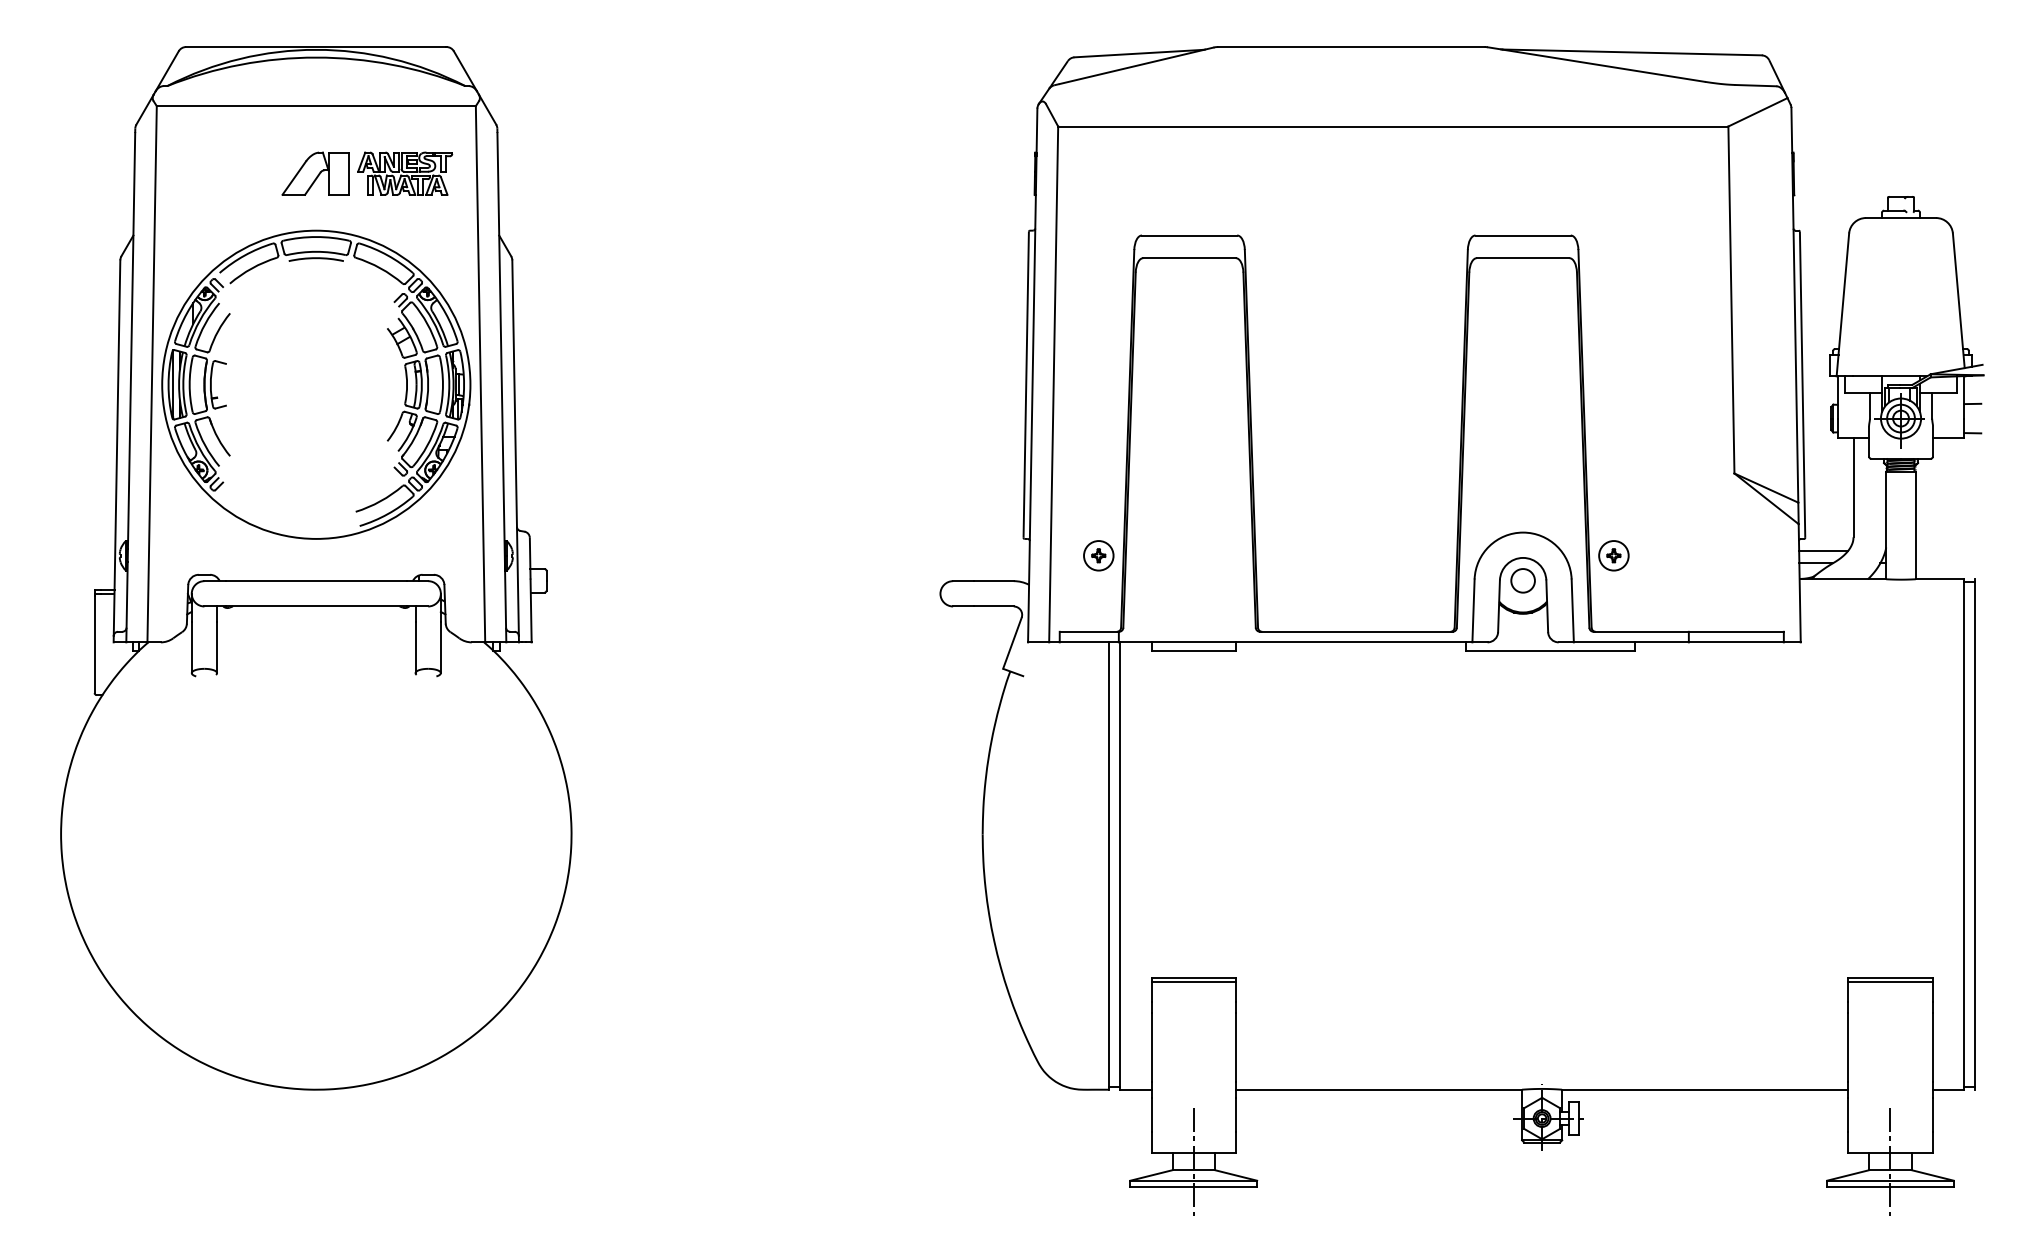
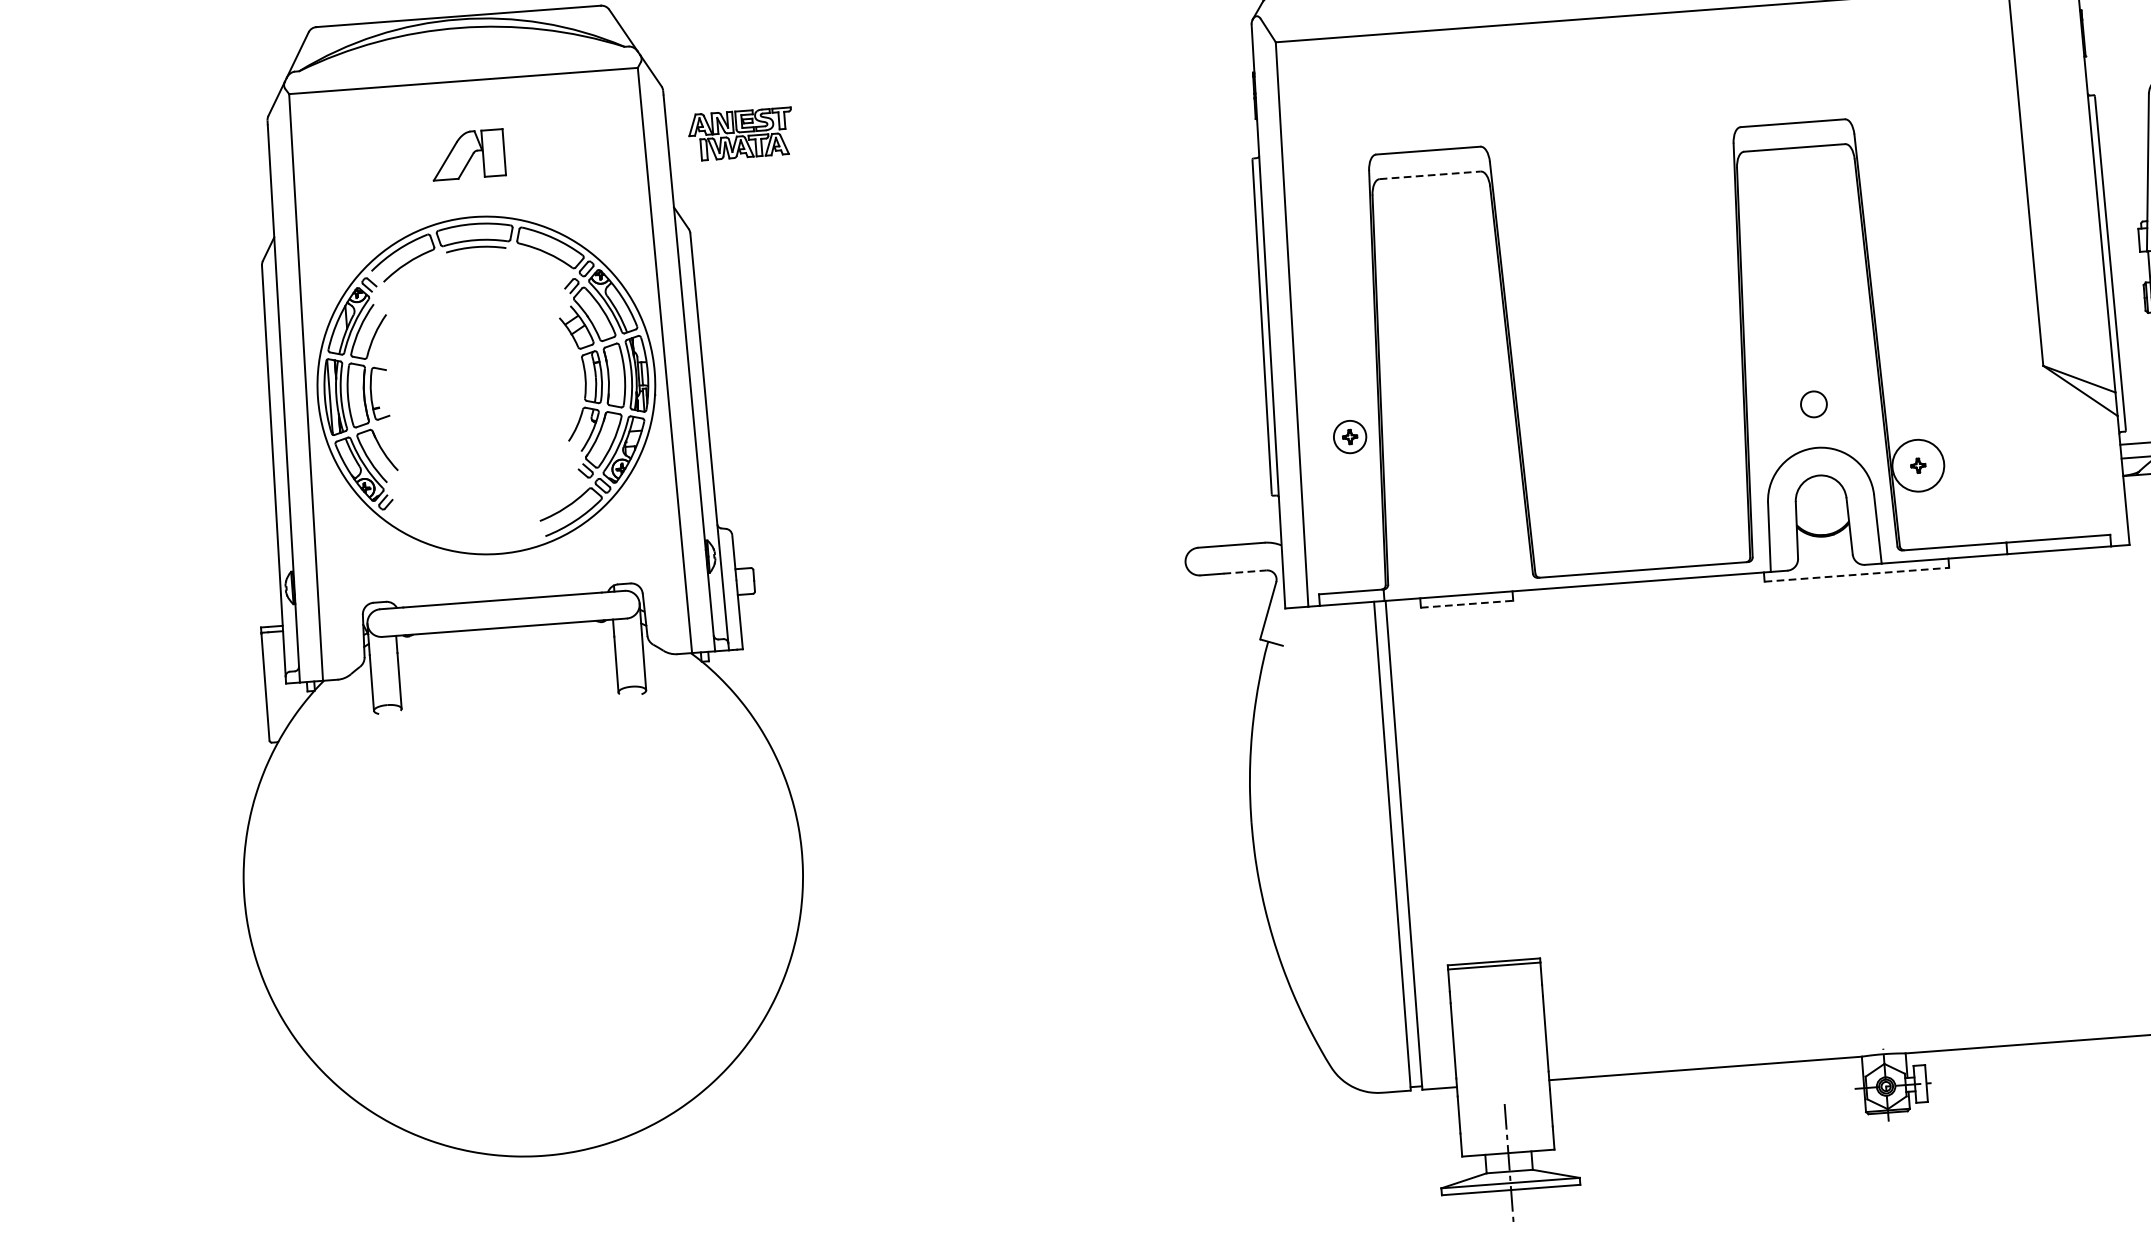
part: (405, 173) -> (741, 134), moved
line: (1190, 258) -> (1431, 175), solid -> dashed
part: (1098, 555) -> (1349, 436), moved
circle: (1613, 555) -> (1917, 465), size x1.6
circle: (1522, 580) -> (1813, 404), moved
line: (993, 606) -> (1244, 572), solid -> dashed
line: (1194, 650) -> (1467, 603), solid -> dashed
line: (1551, 650) -> (1857, 574), solid -> dashed

